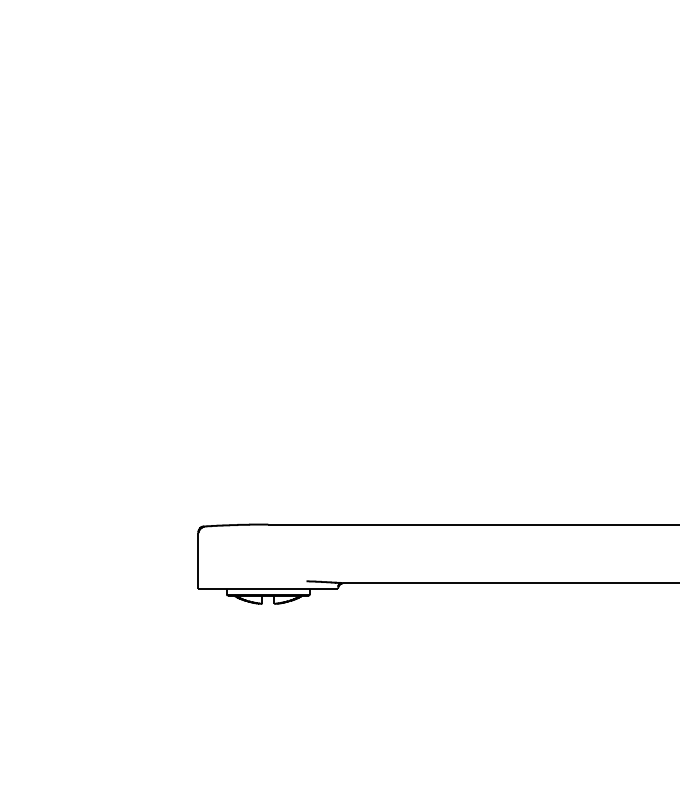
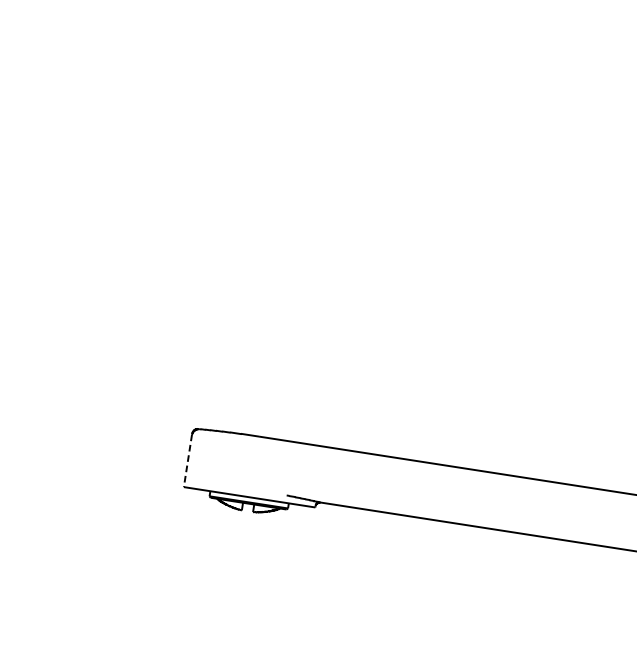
line: (198, 561) -> (188, 461), solid -> dashed

